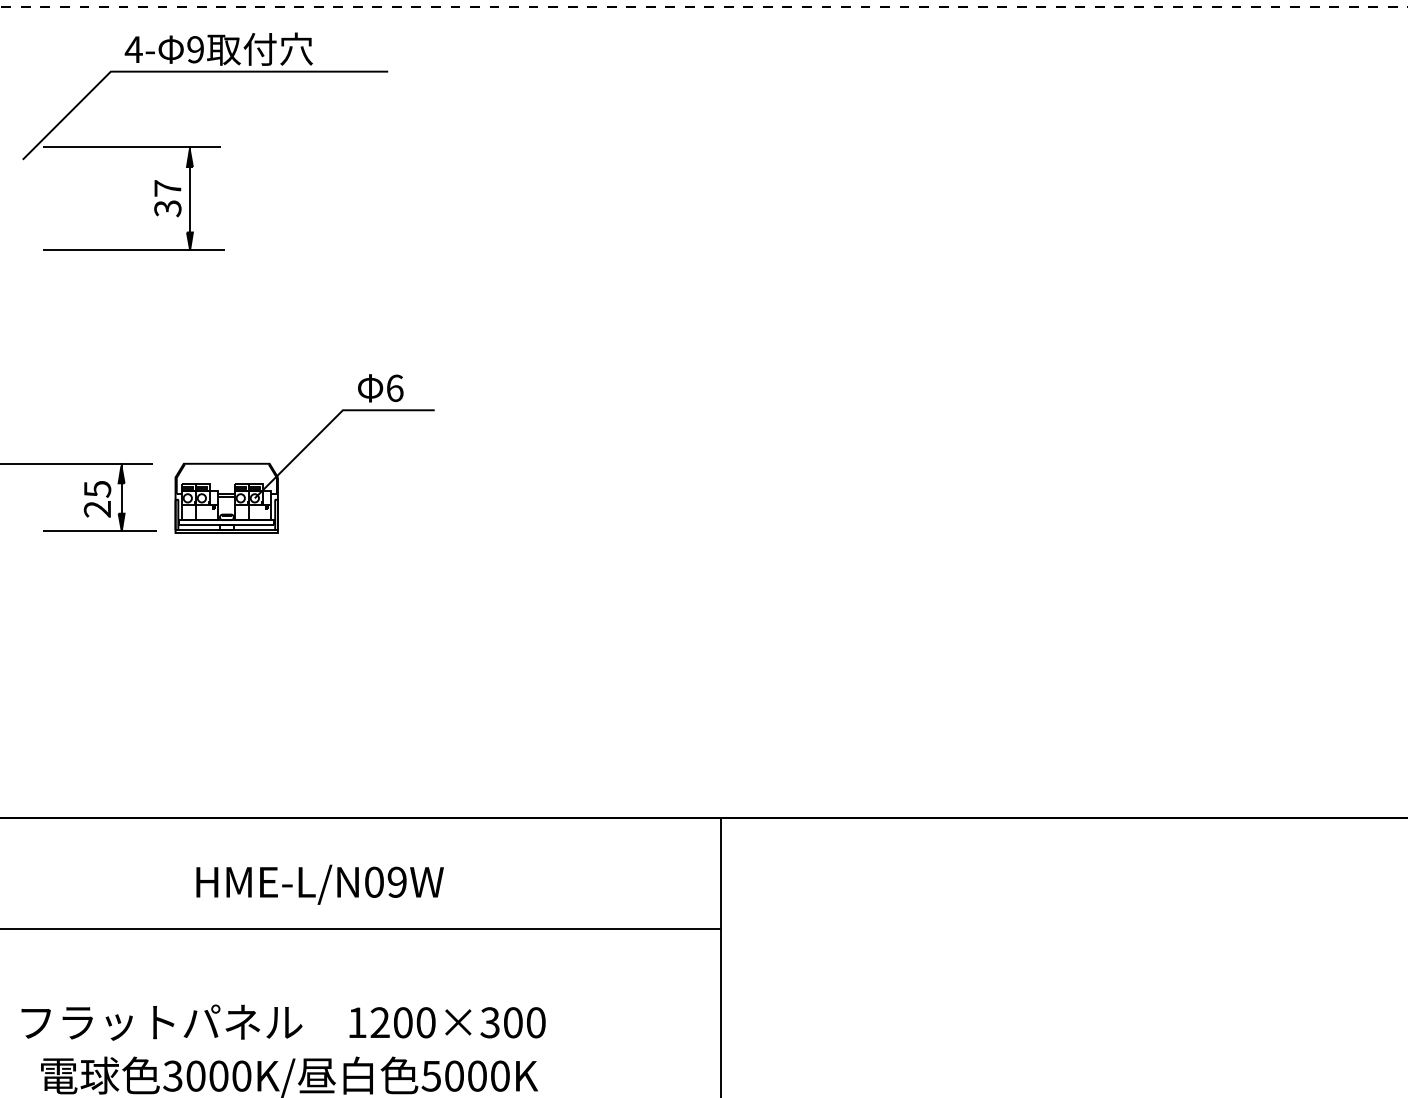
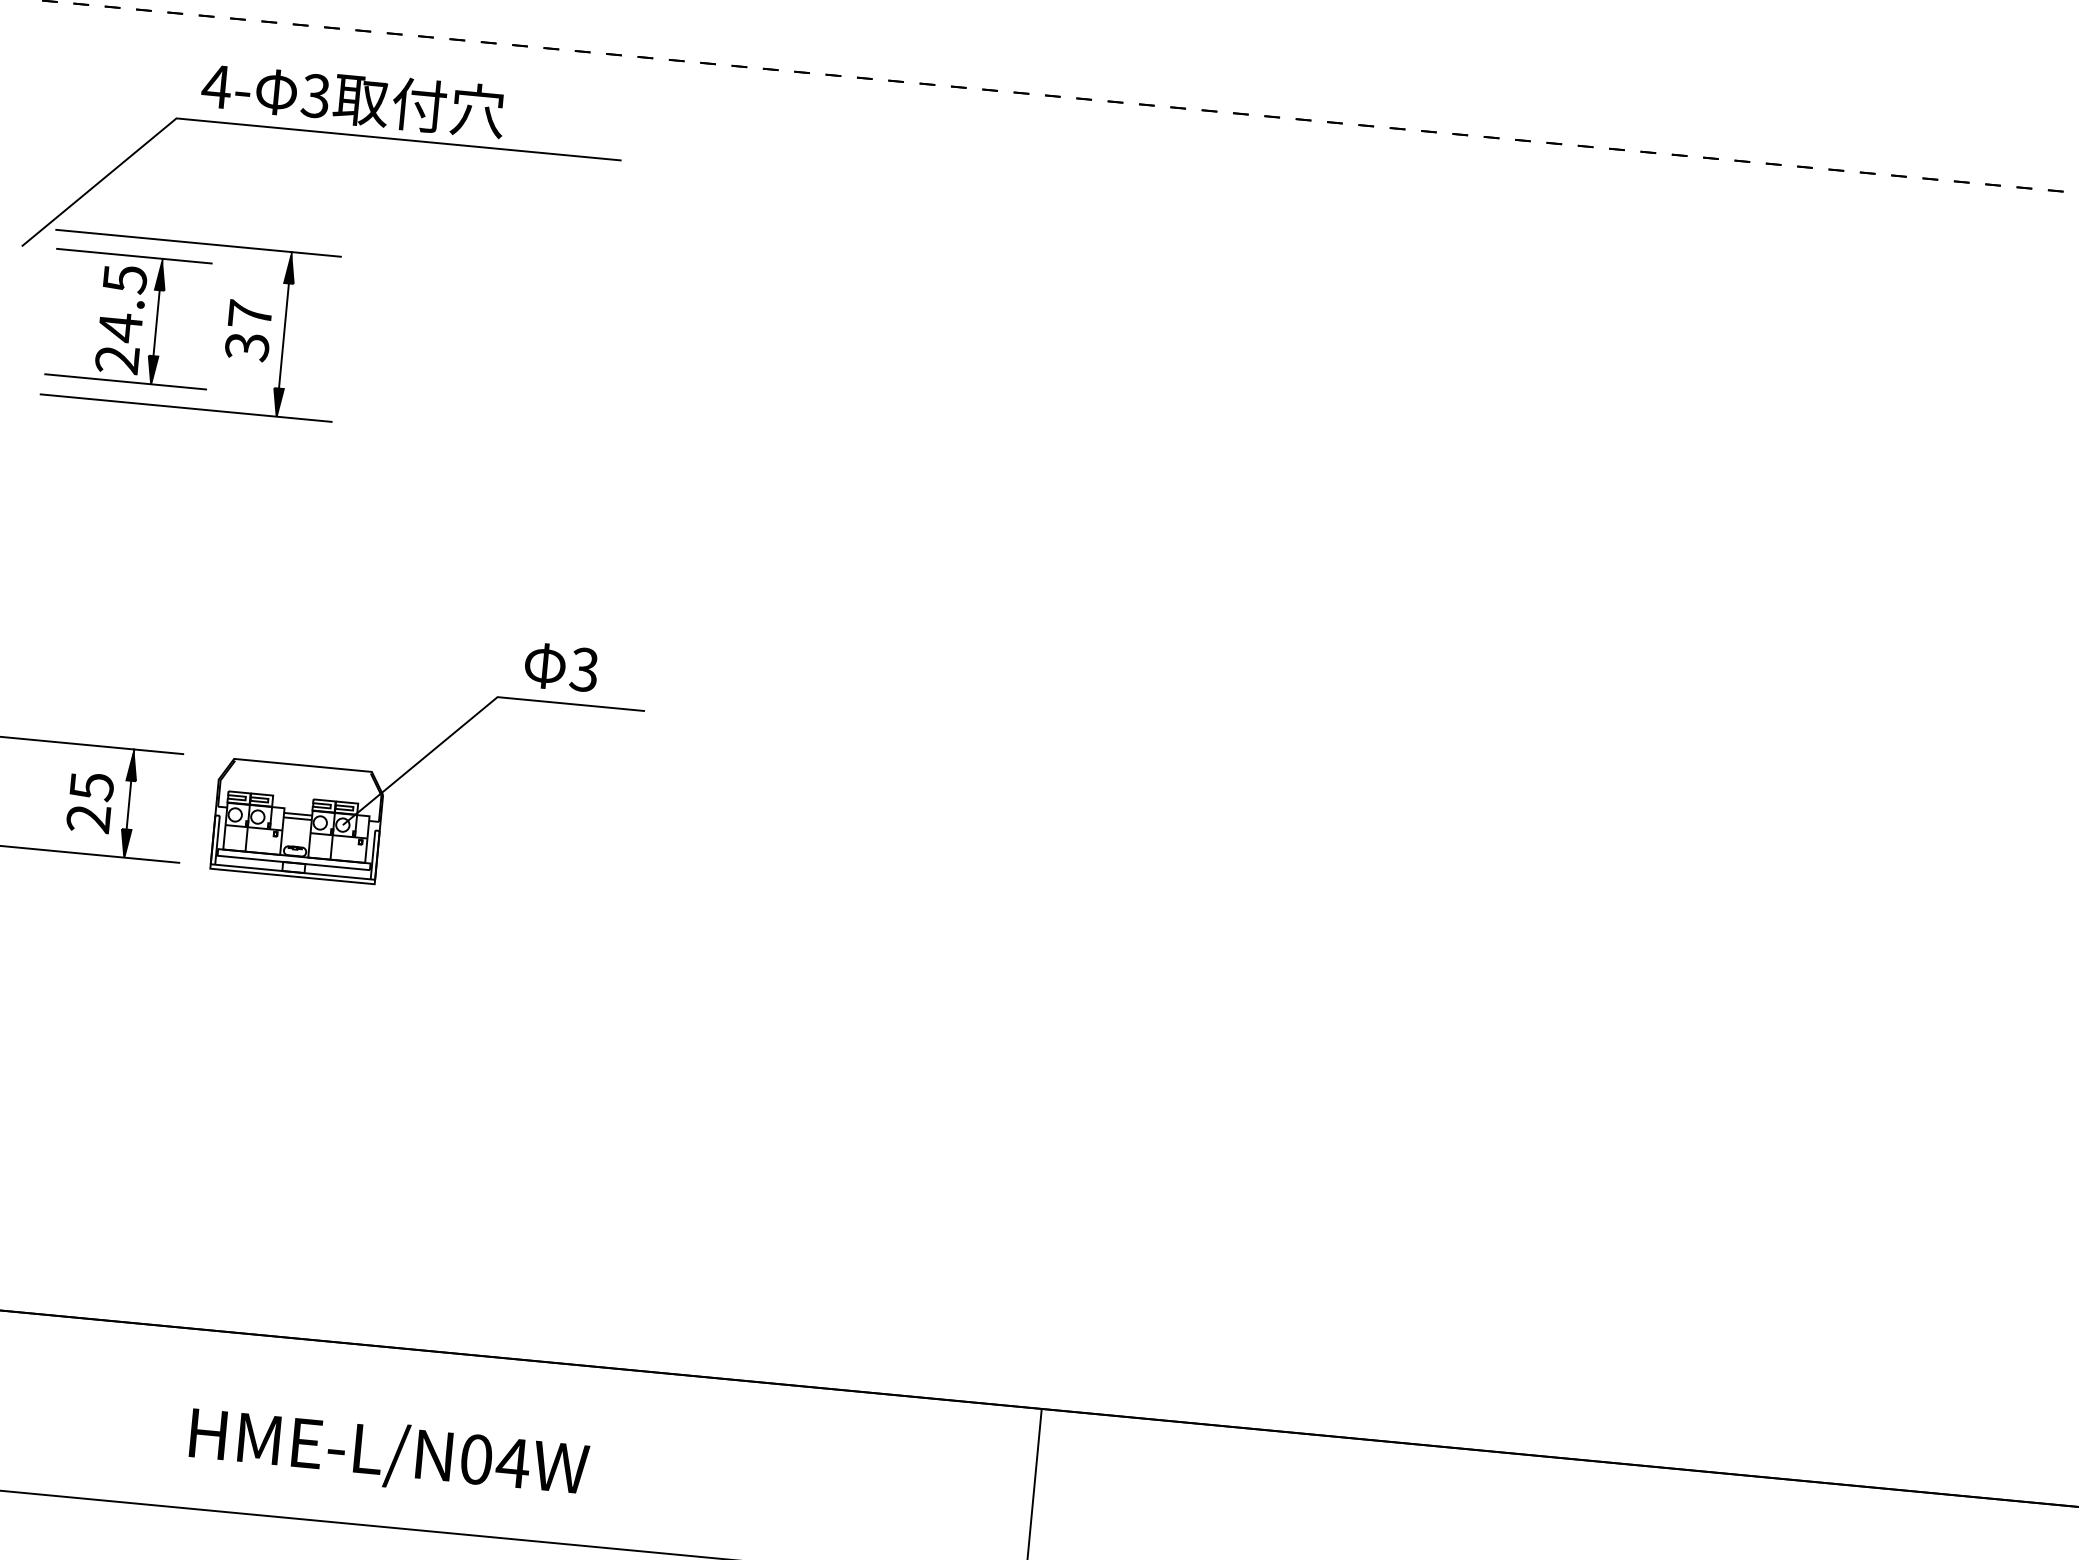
text: (195, 49) -> (315, 95), 9 -> 3
part: (94, 197) -> (131, 317), added
text: (394, 388) -> (583, 669), 6 -> 3
text: (396, 881) -> (512, 1461), HME-L/N09W -> HME-L/N04W

